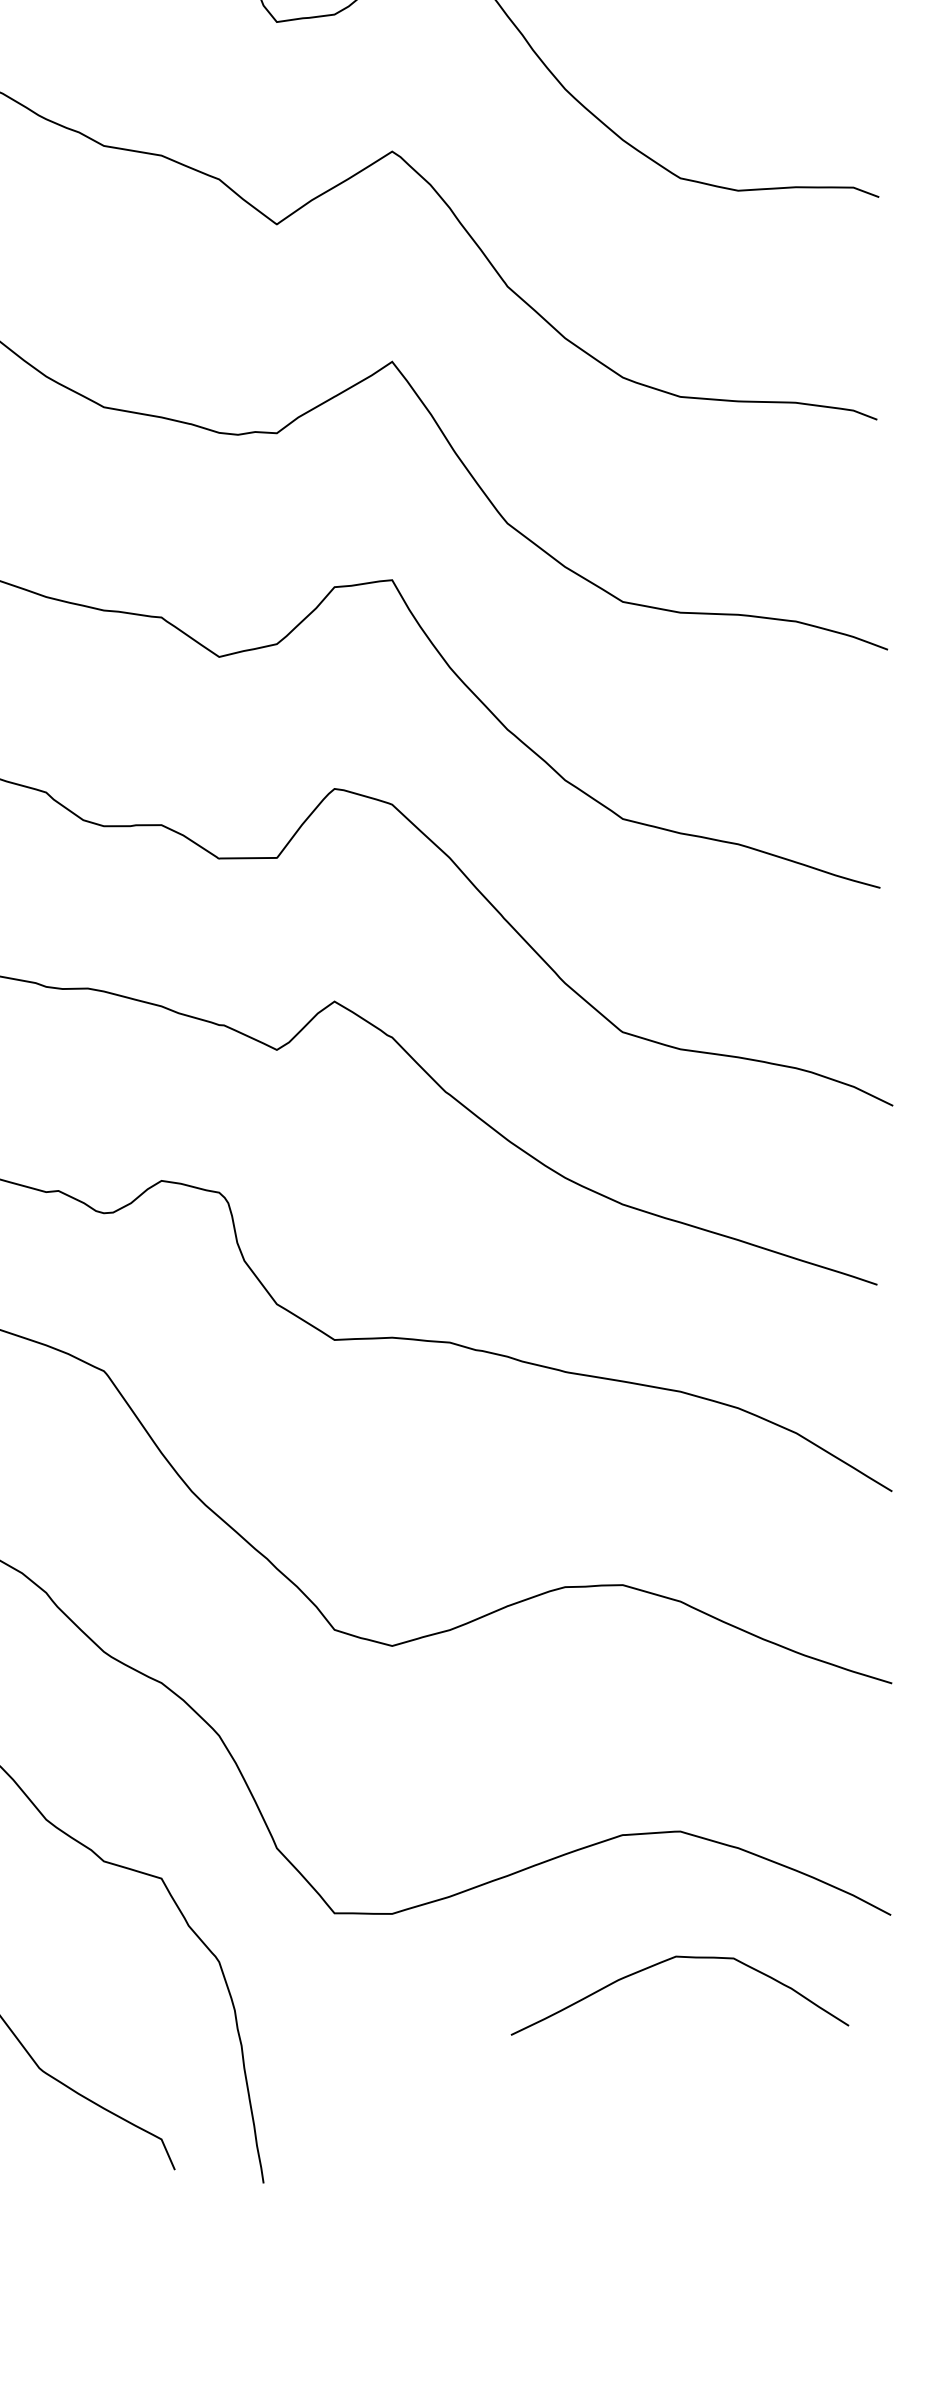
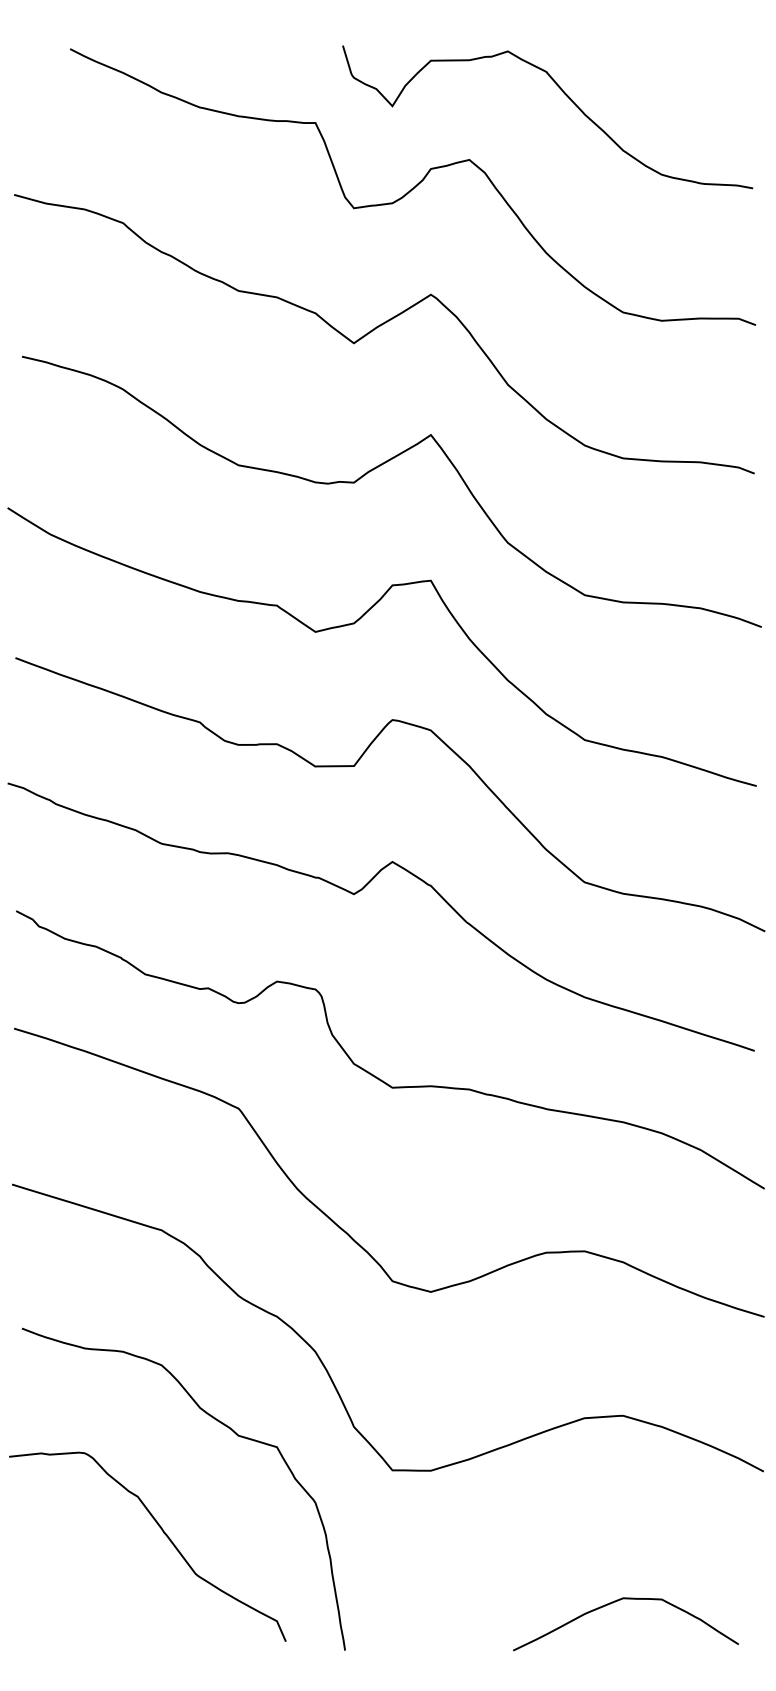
curve: (668, 1961) -> (618, 1601), moved

